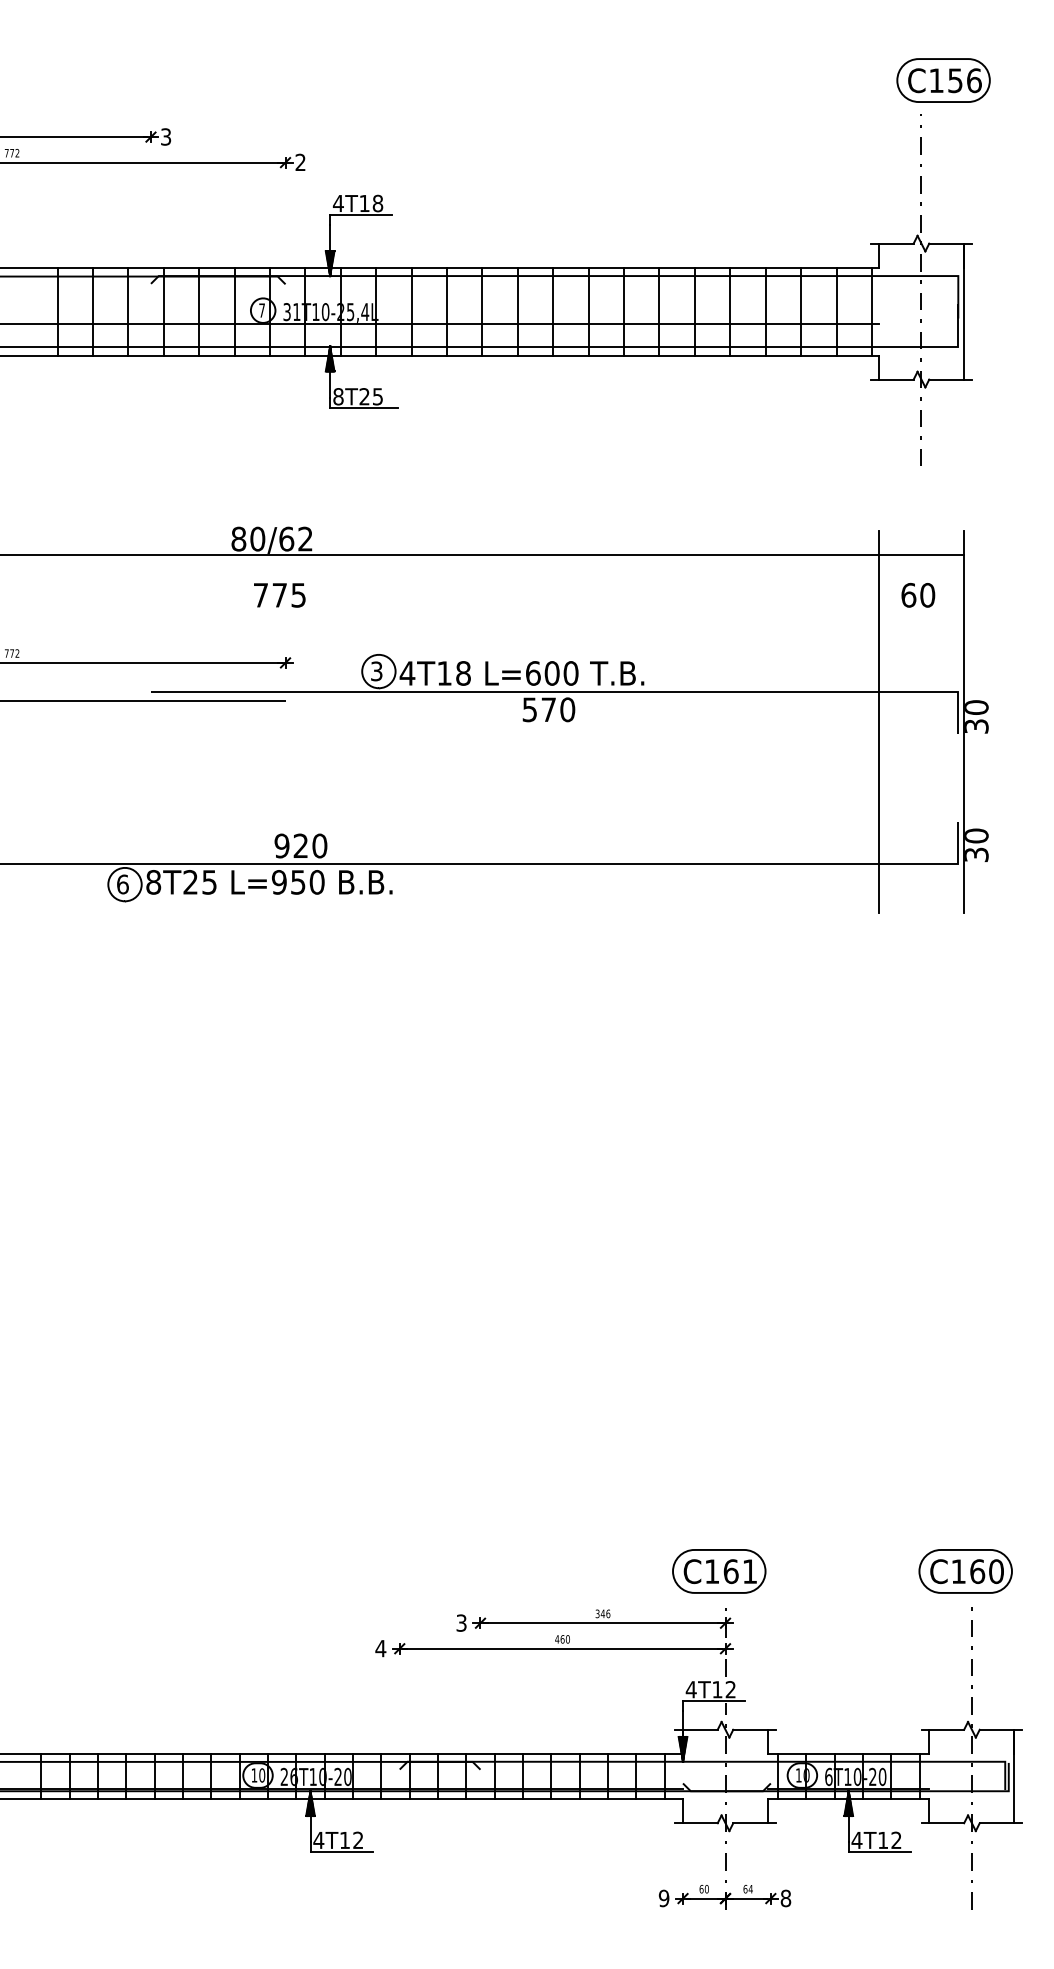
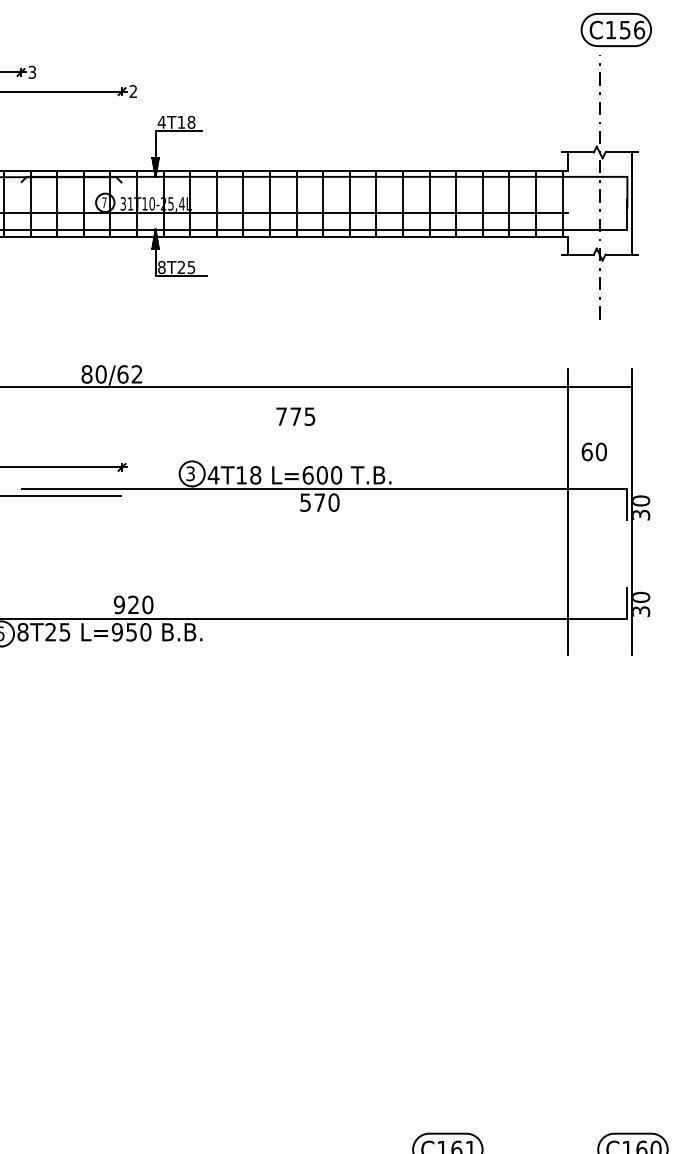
text: (279, 595) -> (295, 416), moved
text: (918, 595) -> (594, 452), moved

